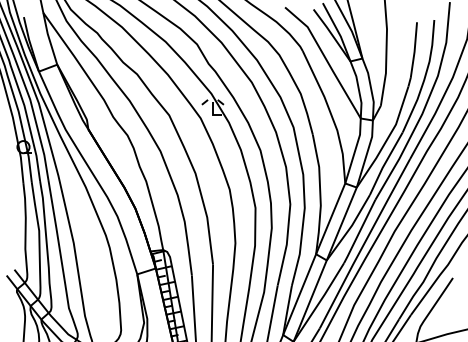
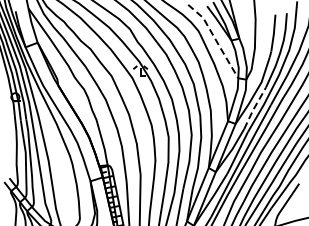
line: (326, 59) -> (215, 39), solid -> dashed
line: (385, 164) -> (254, 108), solid -> dashed

